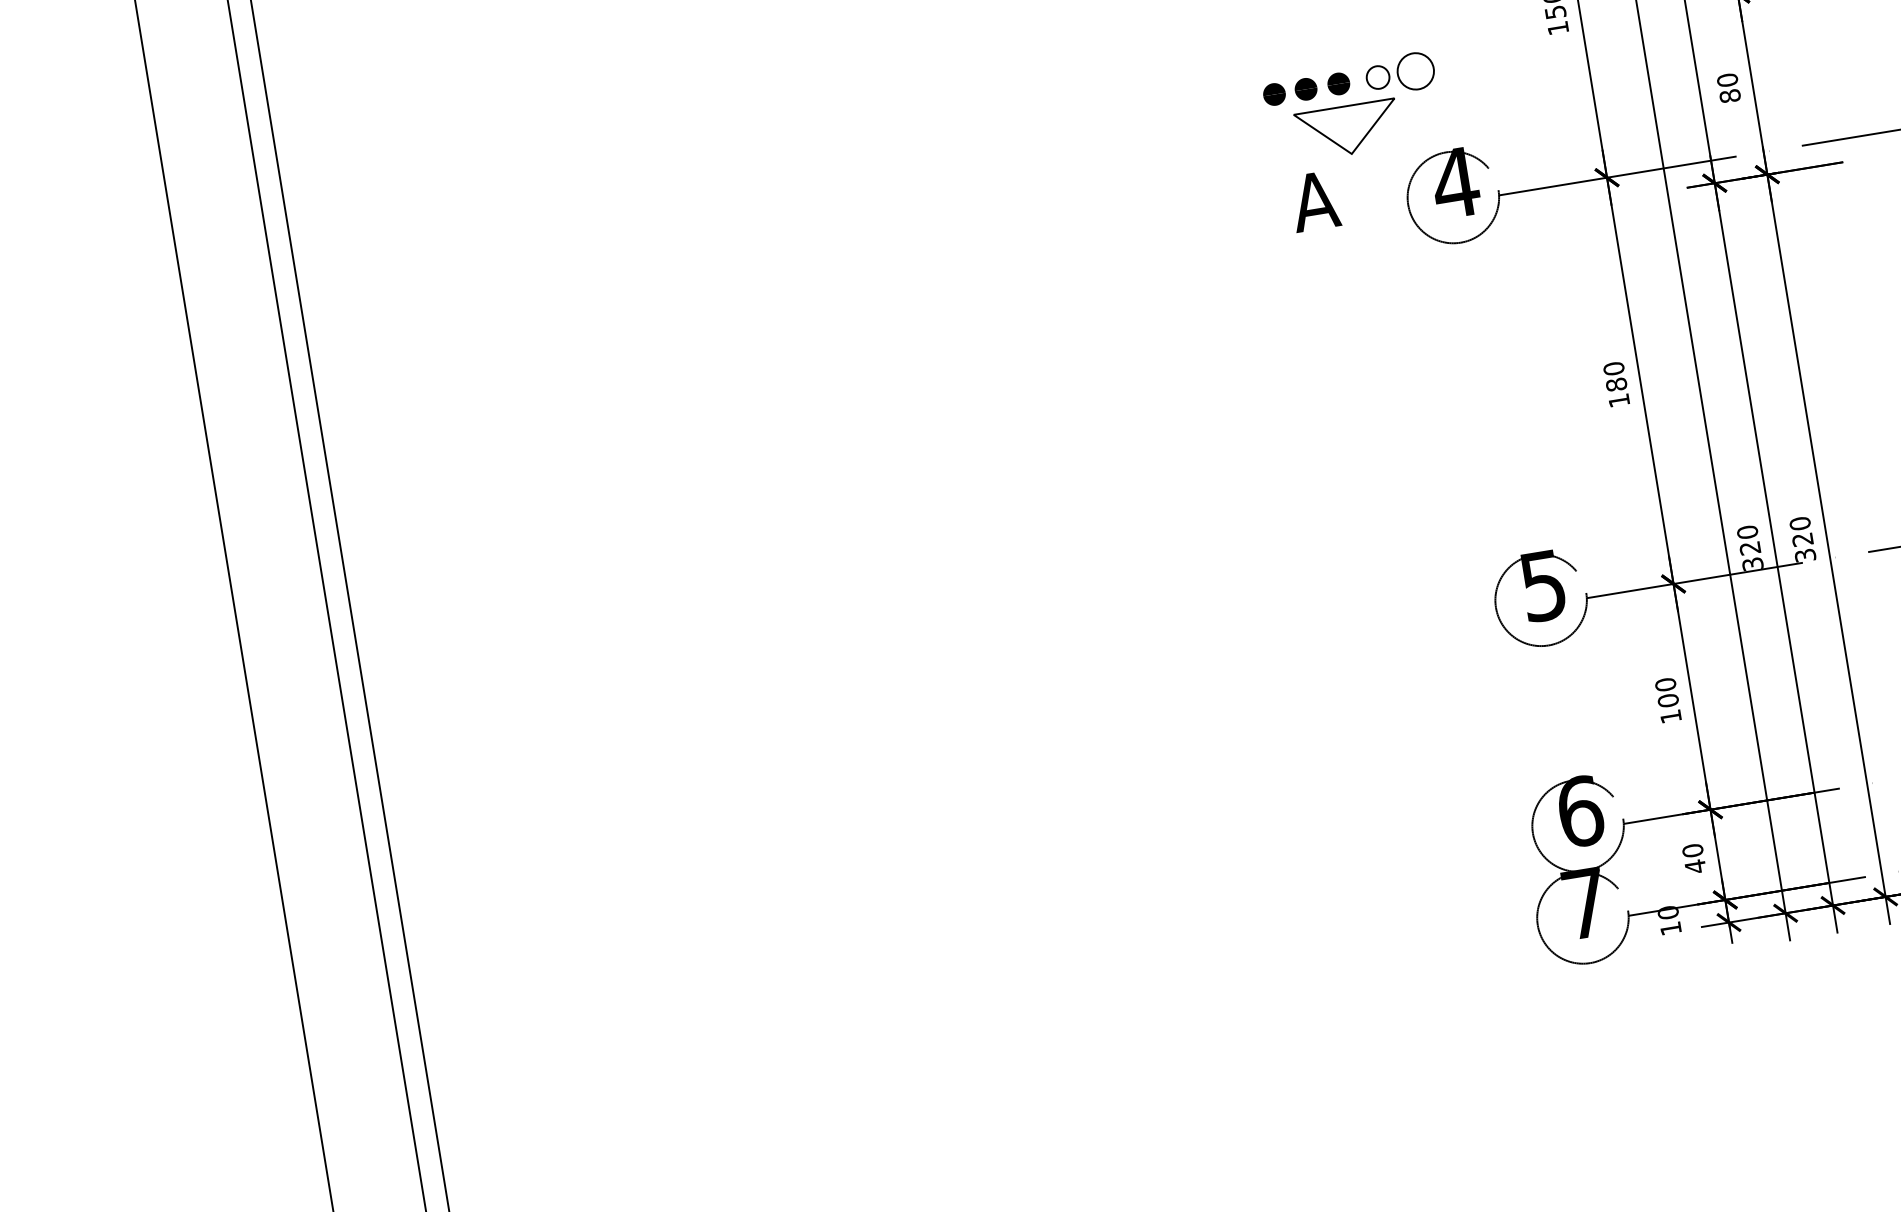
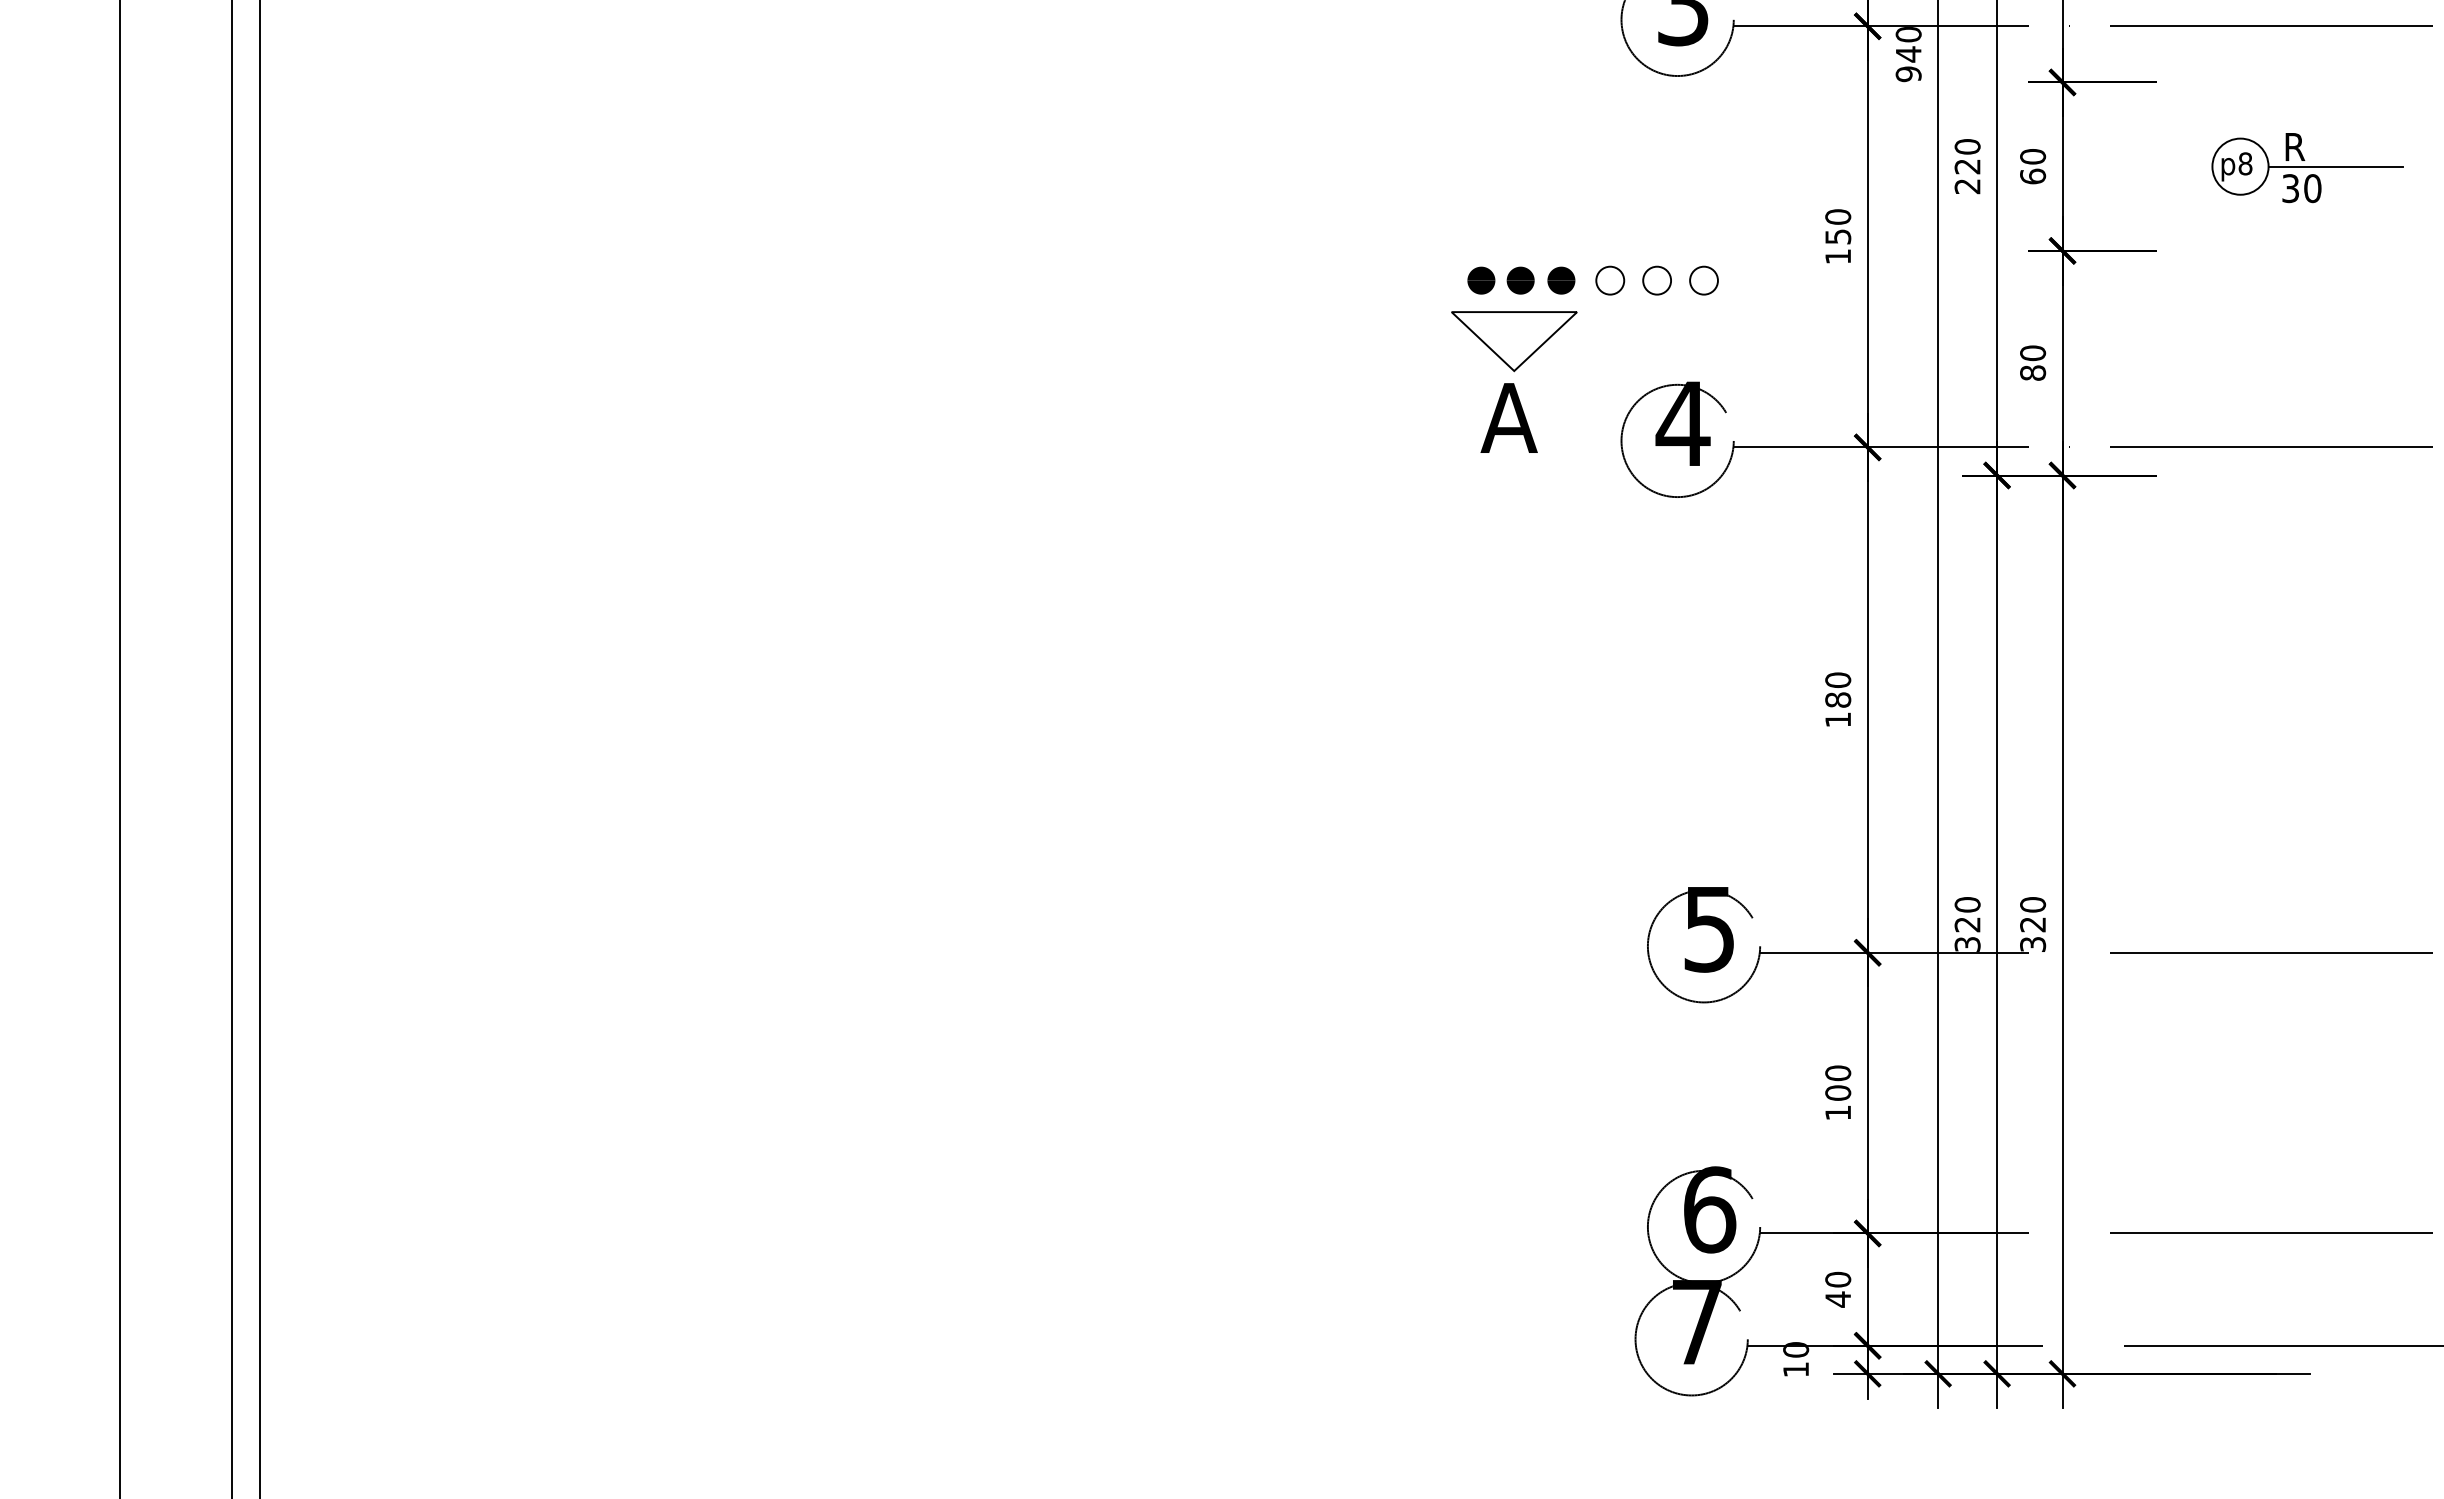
circle: (1453, 65) -> (1703, 280), added
circle: (1416, 71) -> (1657, 280), size x0.62
part: (1348, 130) -> (1514, 341), moved

